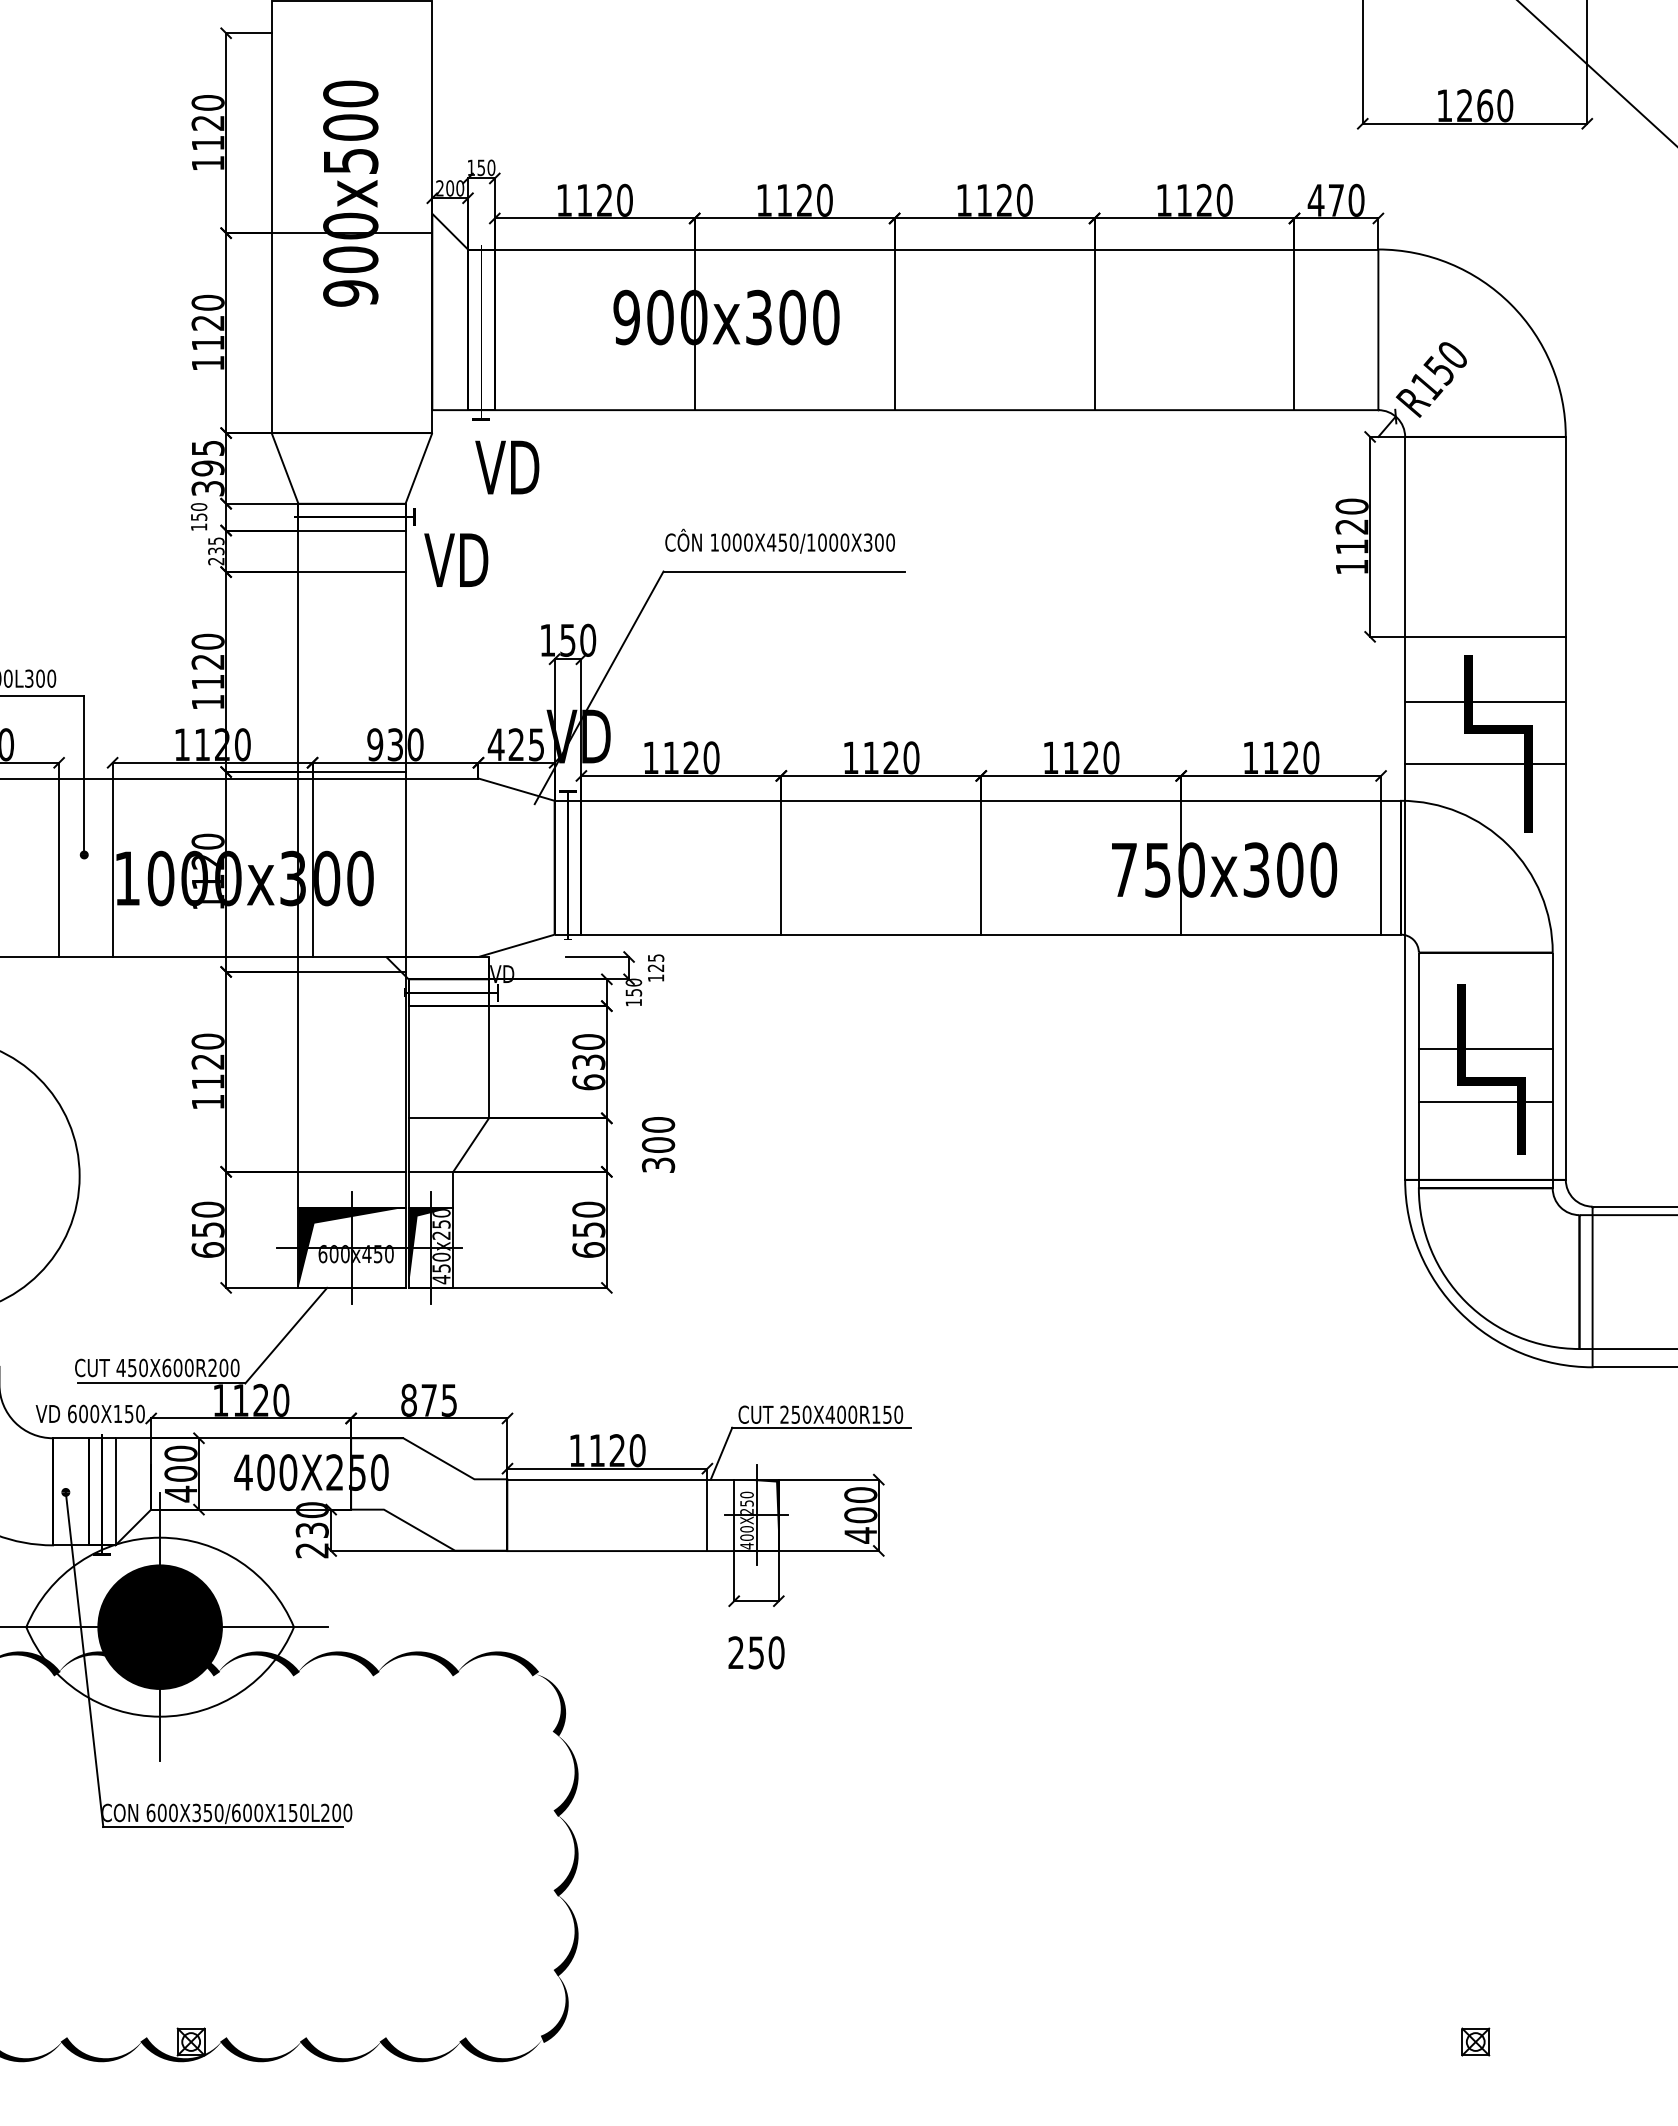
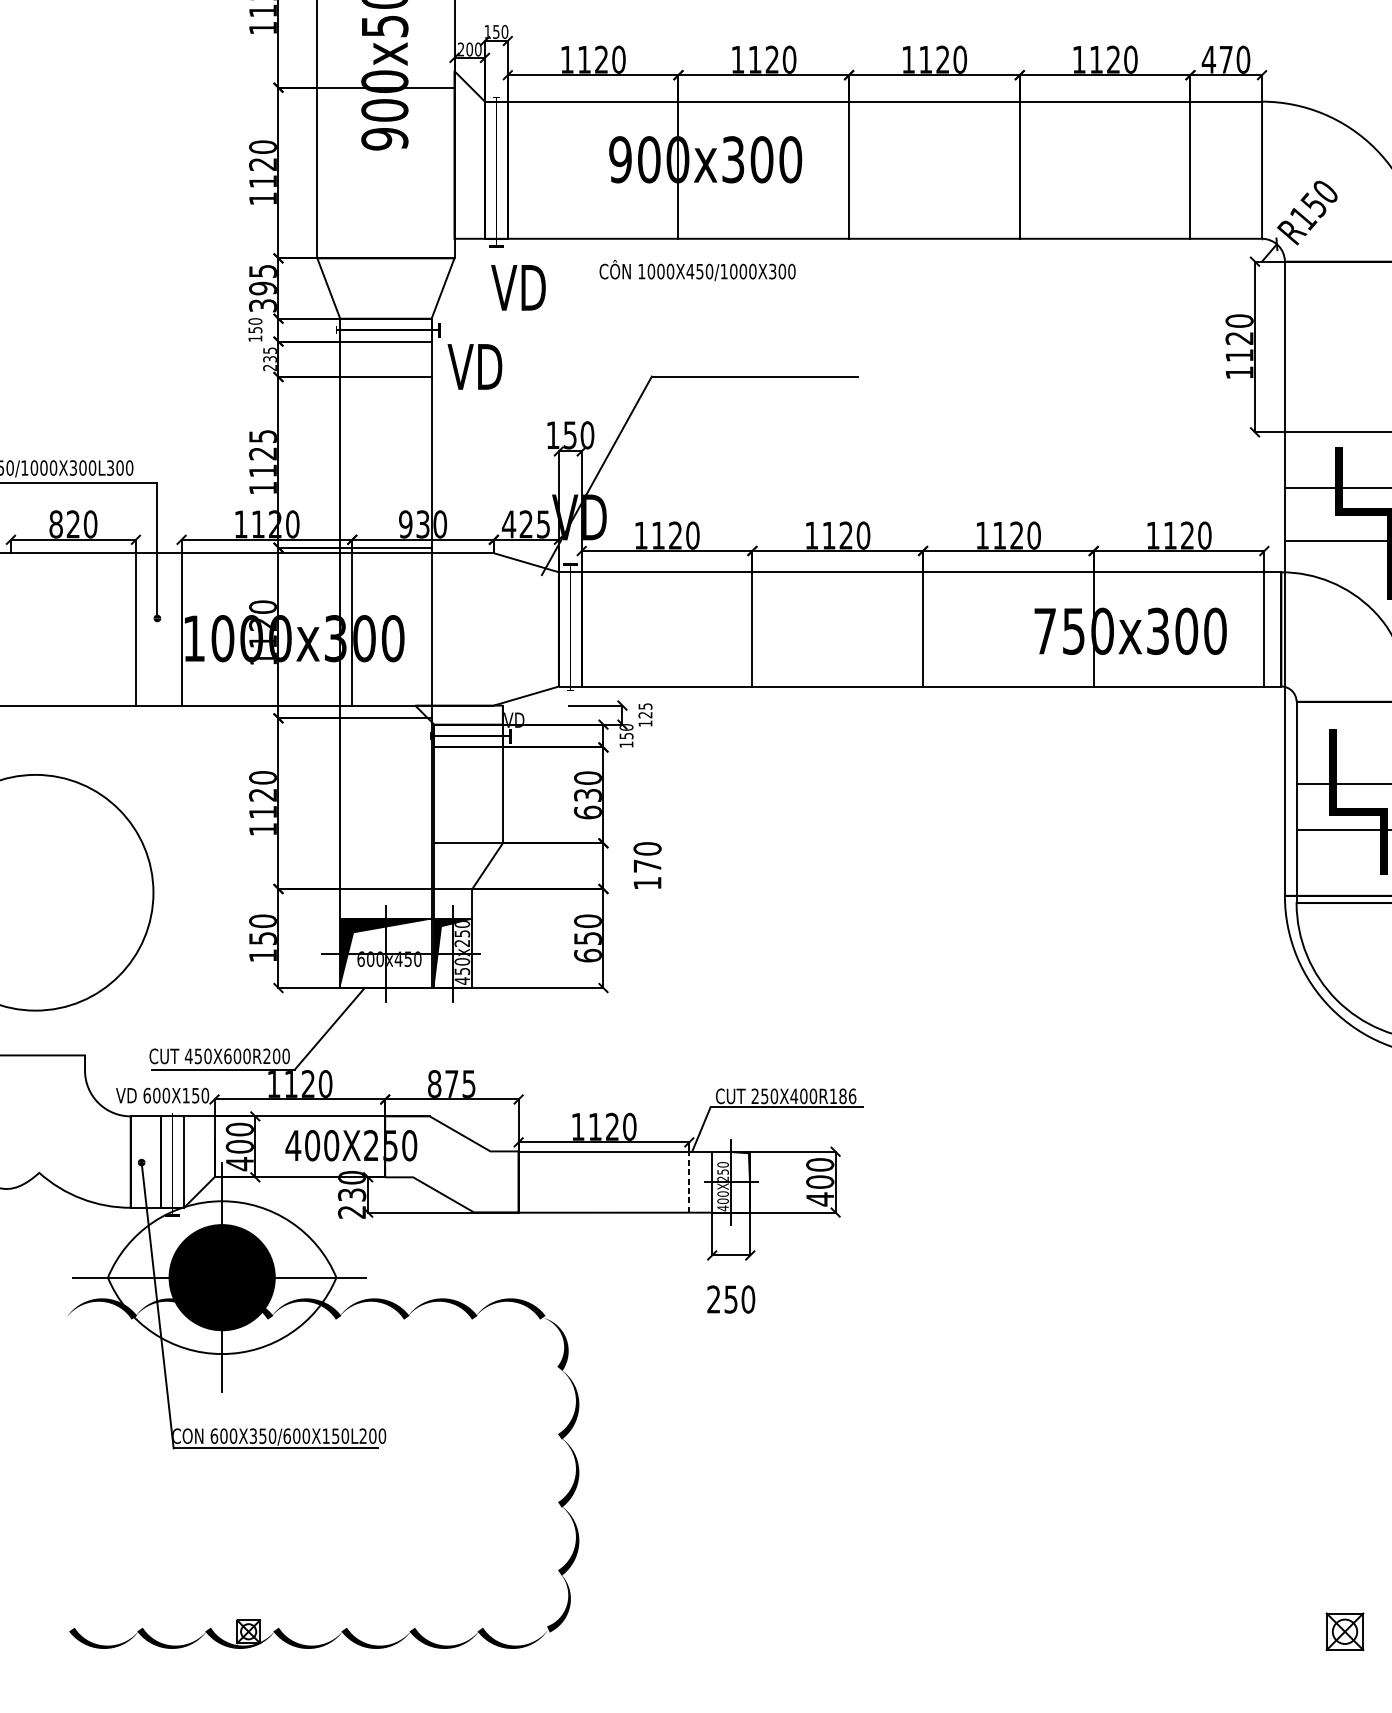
text: (779, 540) -> (697, 269), moved
text: (207, 641) -> (262, 436), 1120 -> 1125
text: (658, 1154) -> (647, 874), 300 -> 170
text: (207, 1249) -> (262, 955), 650 -> 150
text: (893, 1414) -> (848, 1096), 250X400R150 -> 250X400R186
line: (707, 1515) -> (689, 1182), solid -> dashed
part: (1475, 2041) -> (1344, 1631), size x1.6

